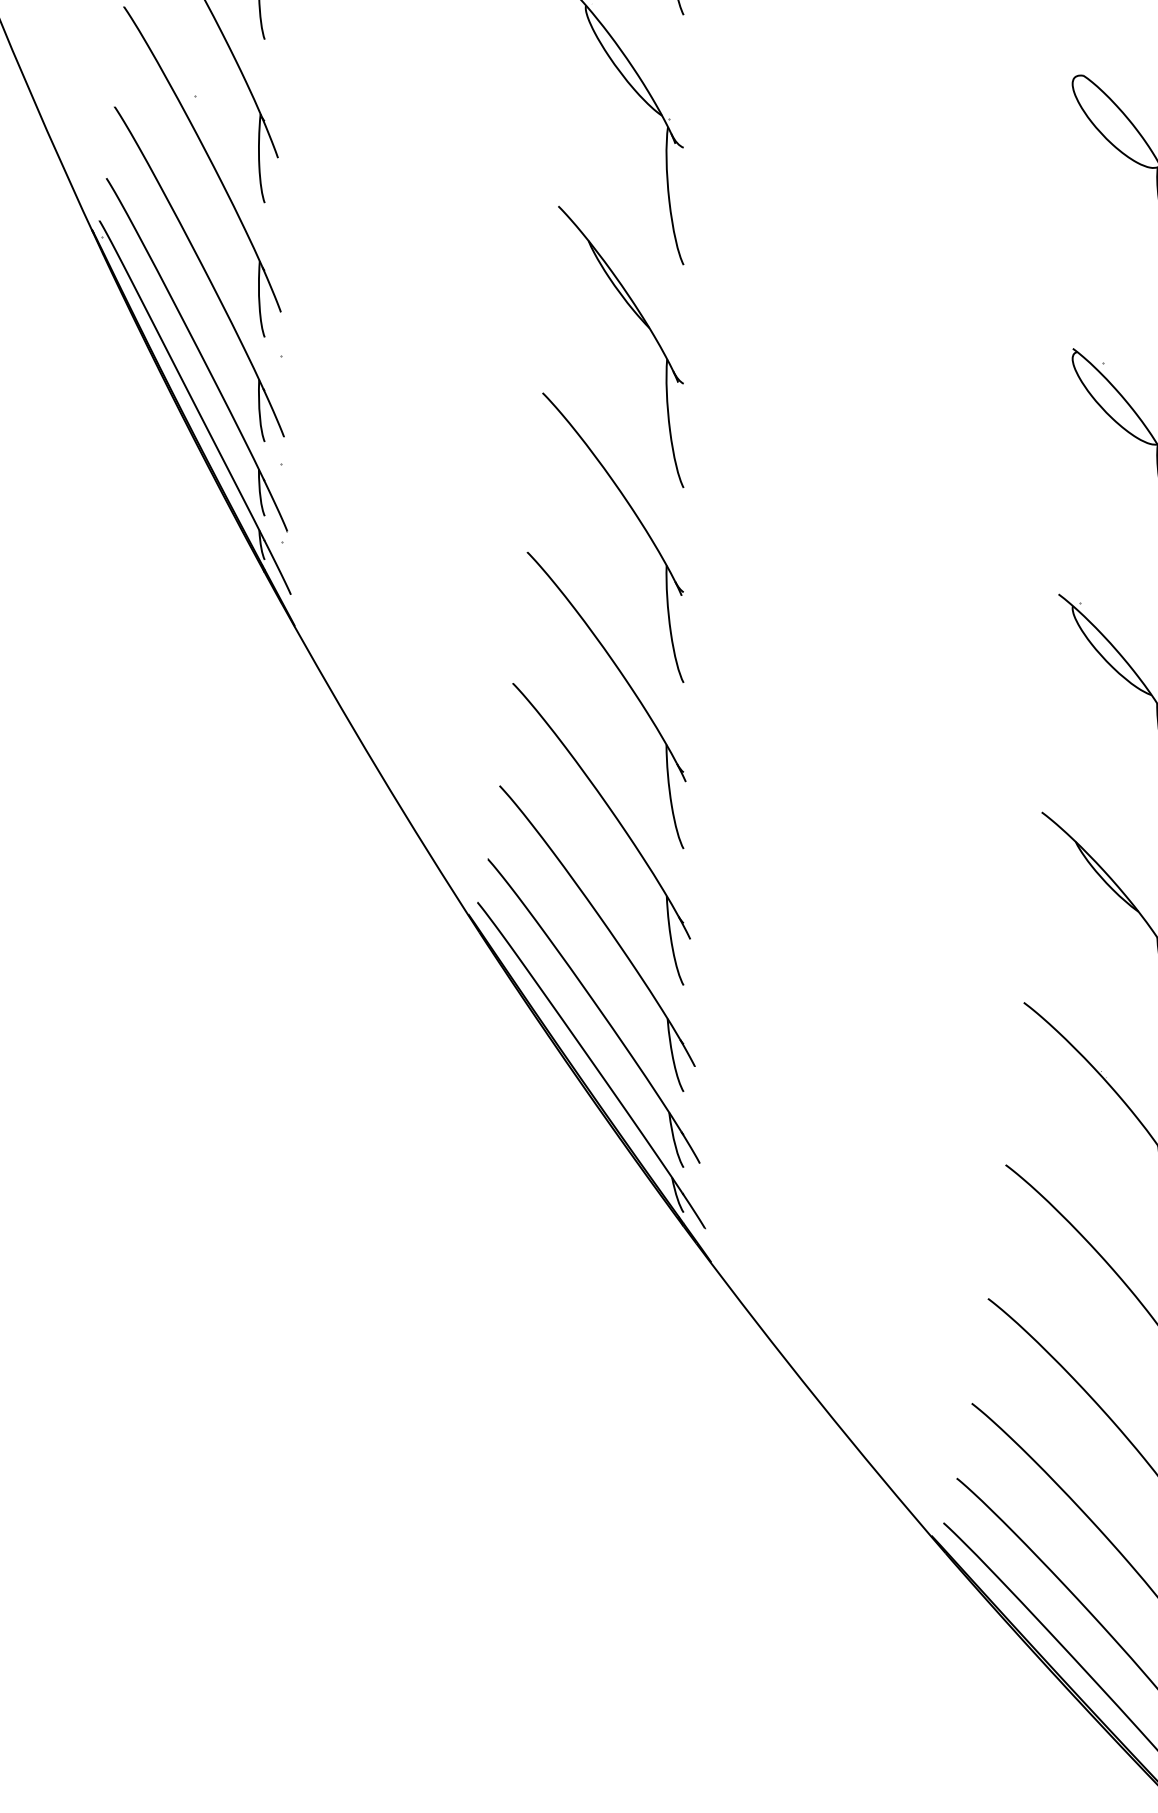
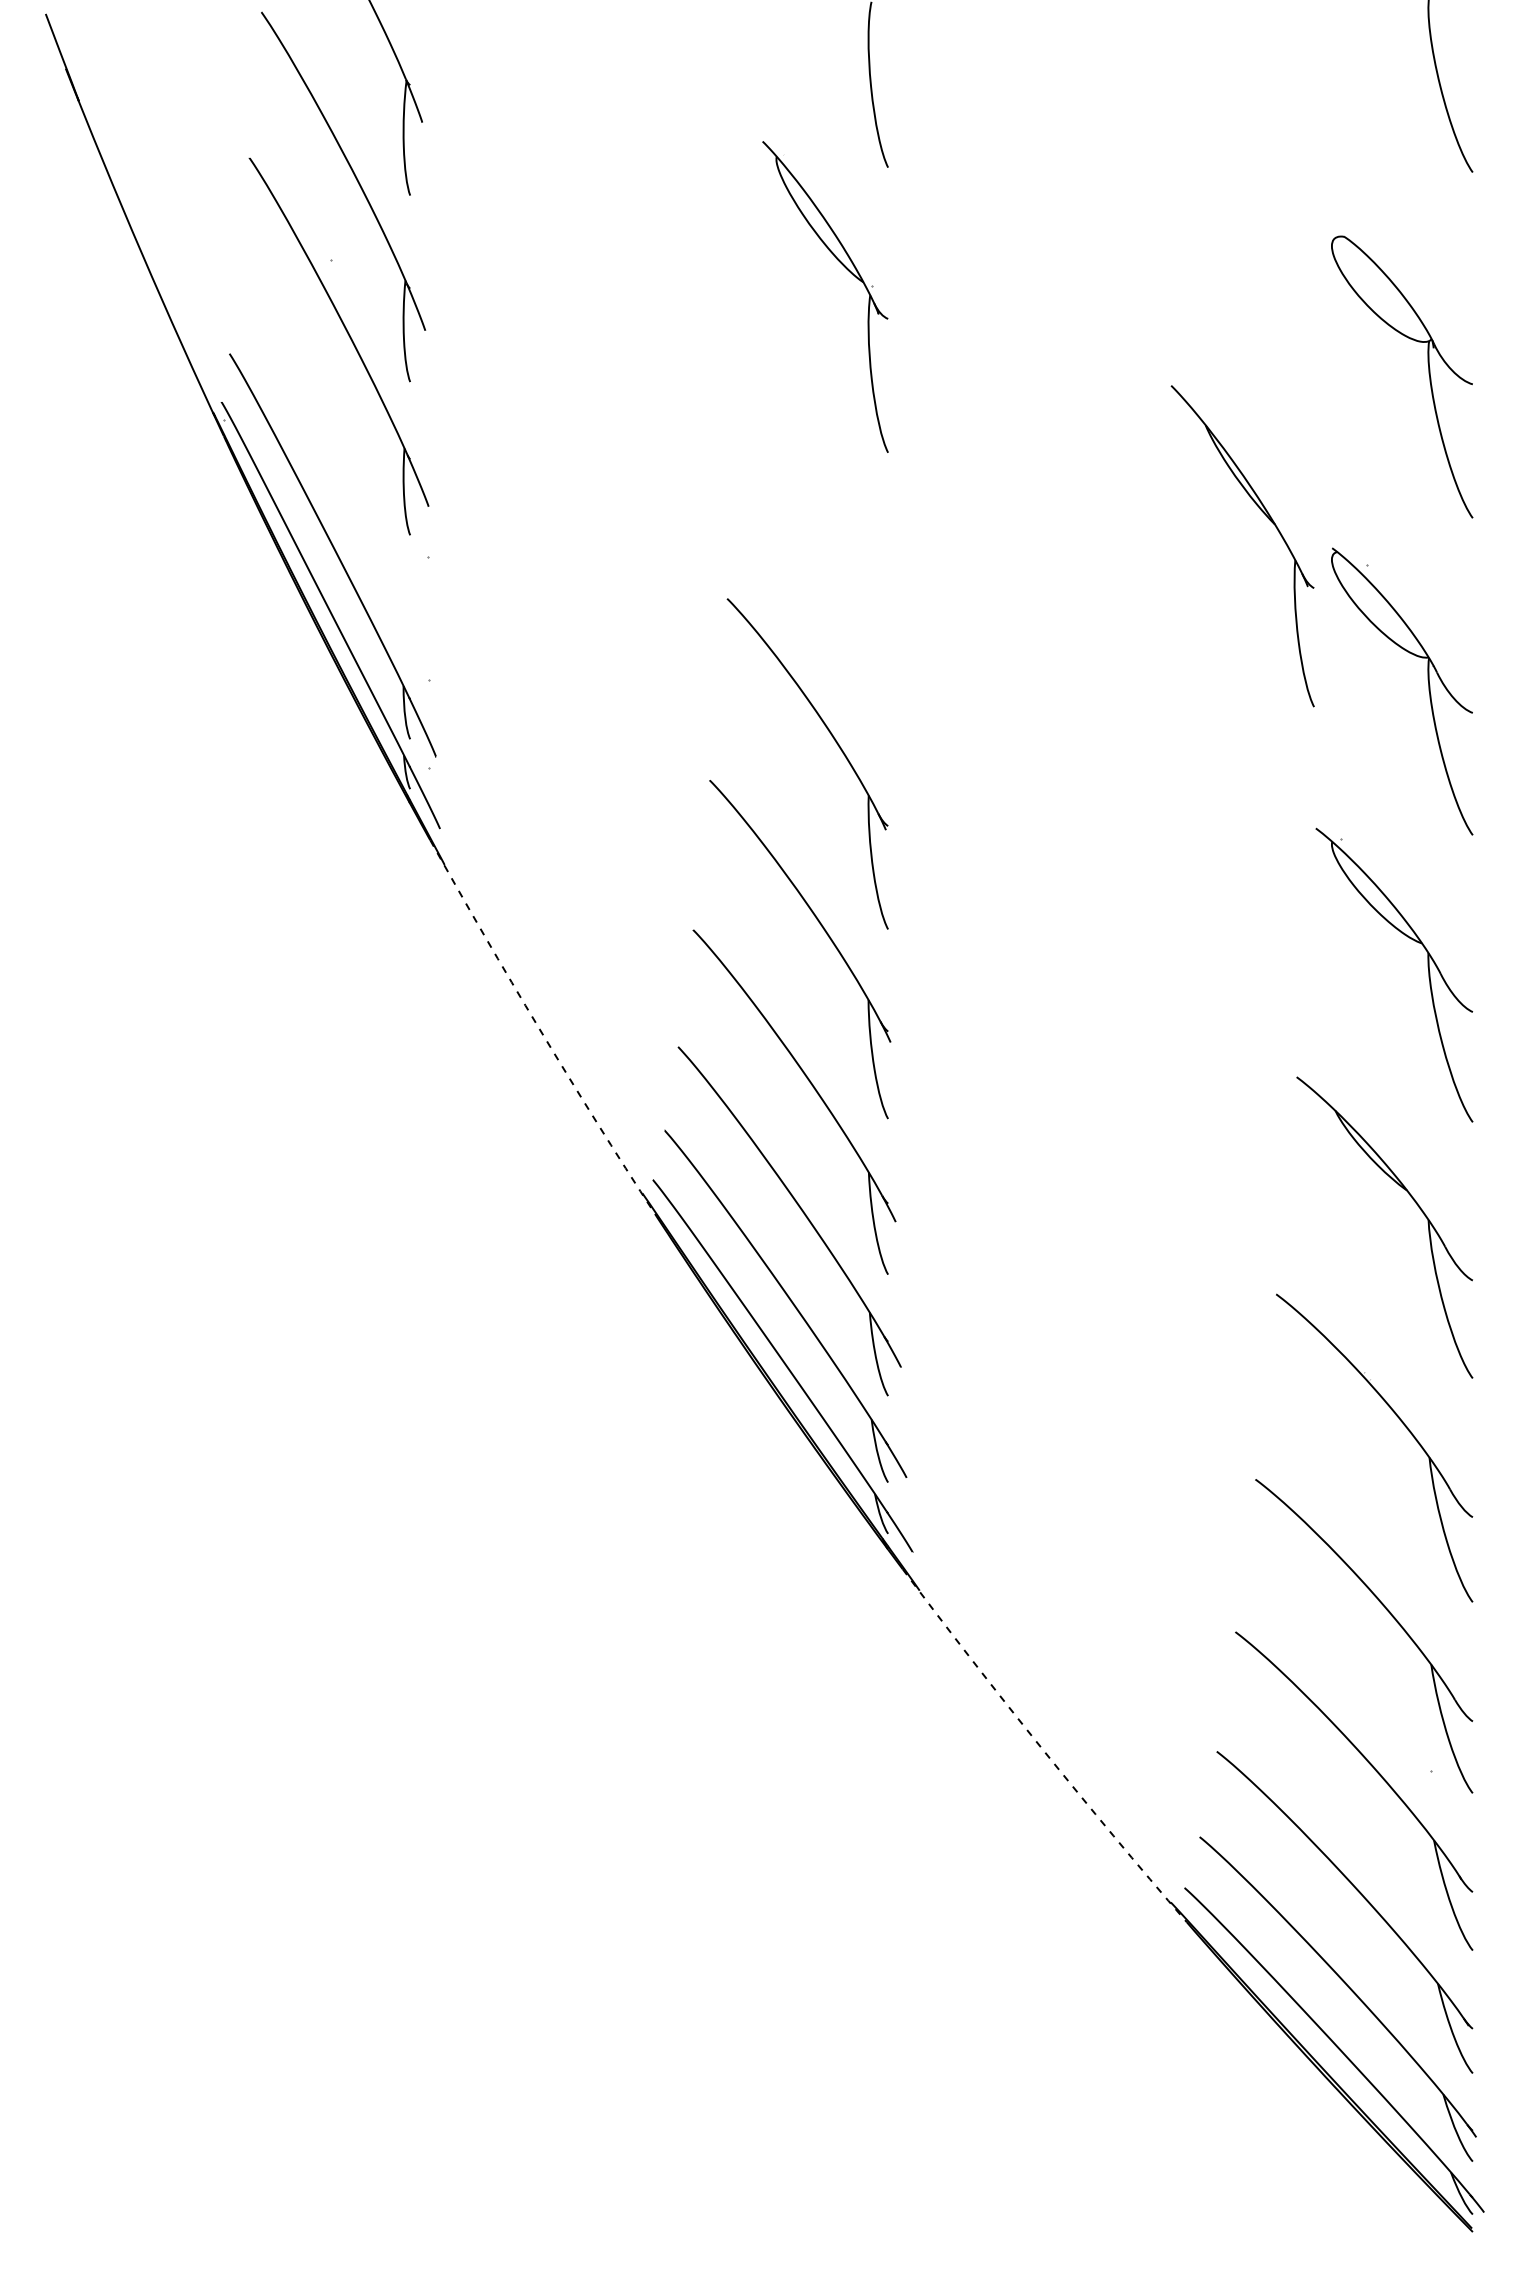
part: (204, 271) -> (341, 460), removed
part: (643, 323) -> (1268, 519), moved
arc: (378, 770) -> (539, 1029), solid -> dashed
arc: (818, 1400) -> (1041, 1748), solid -> dashed

